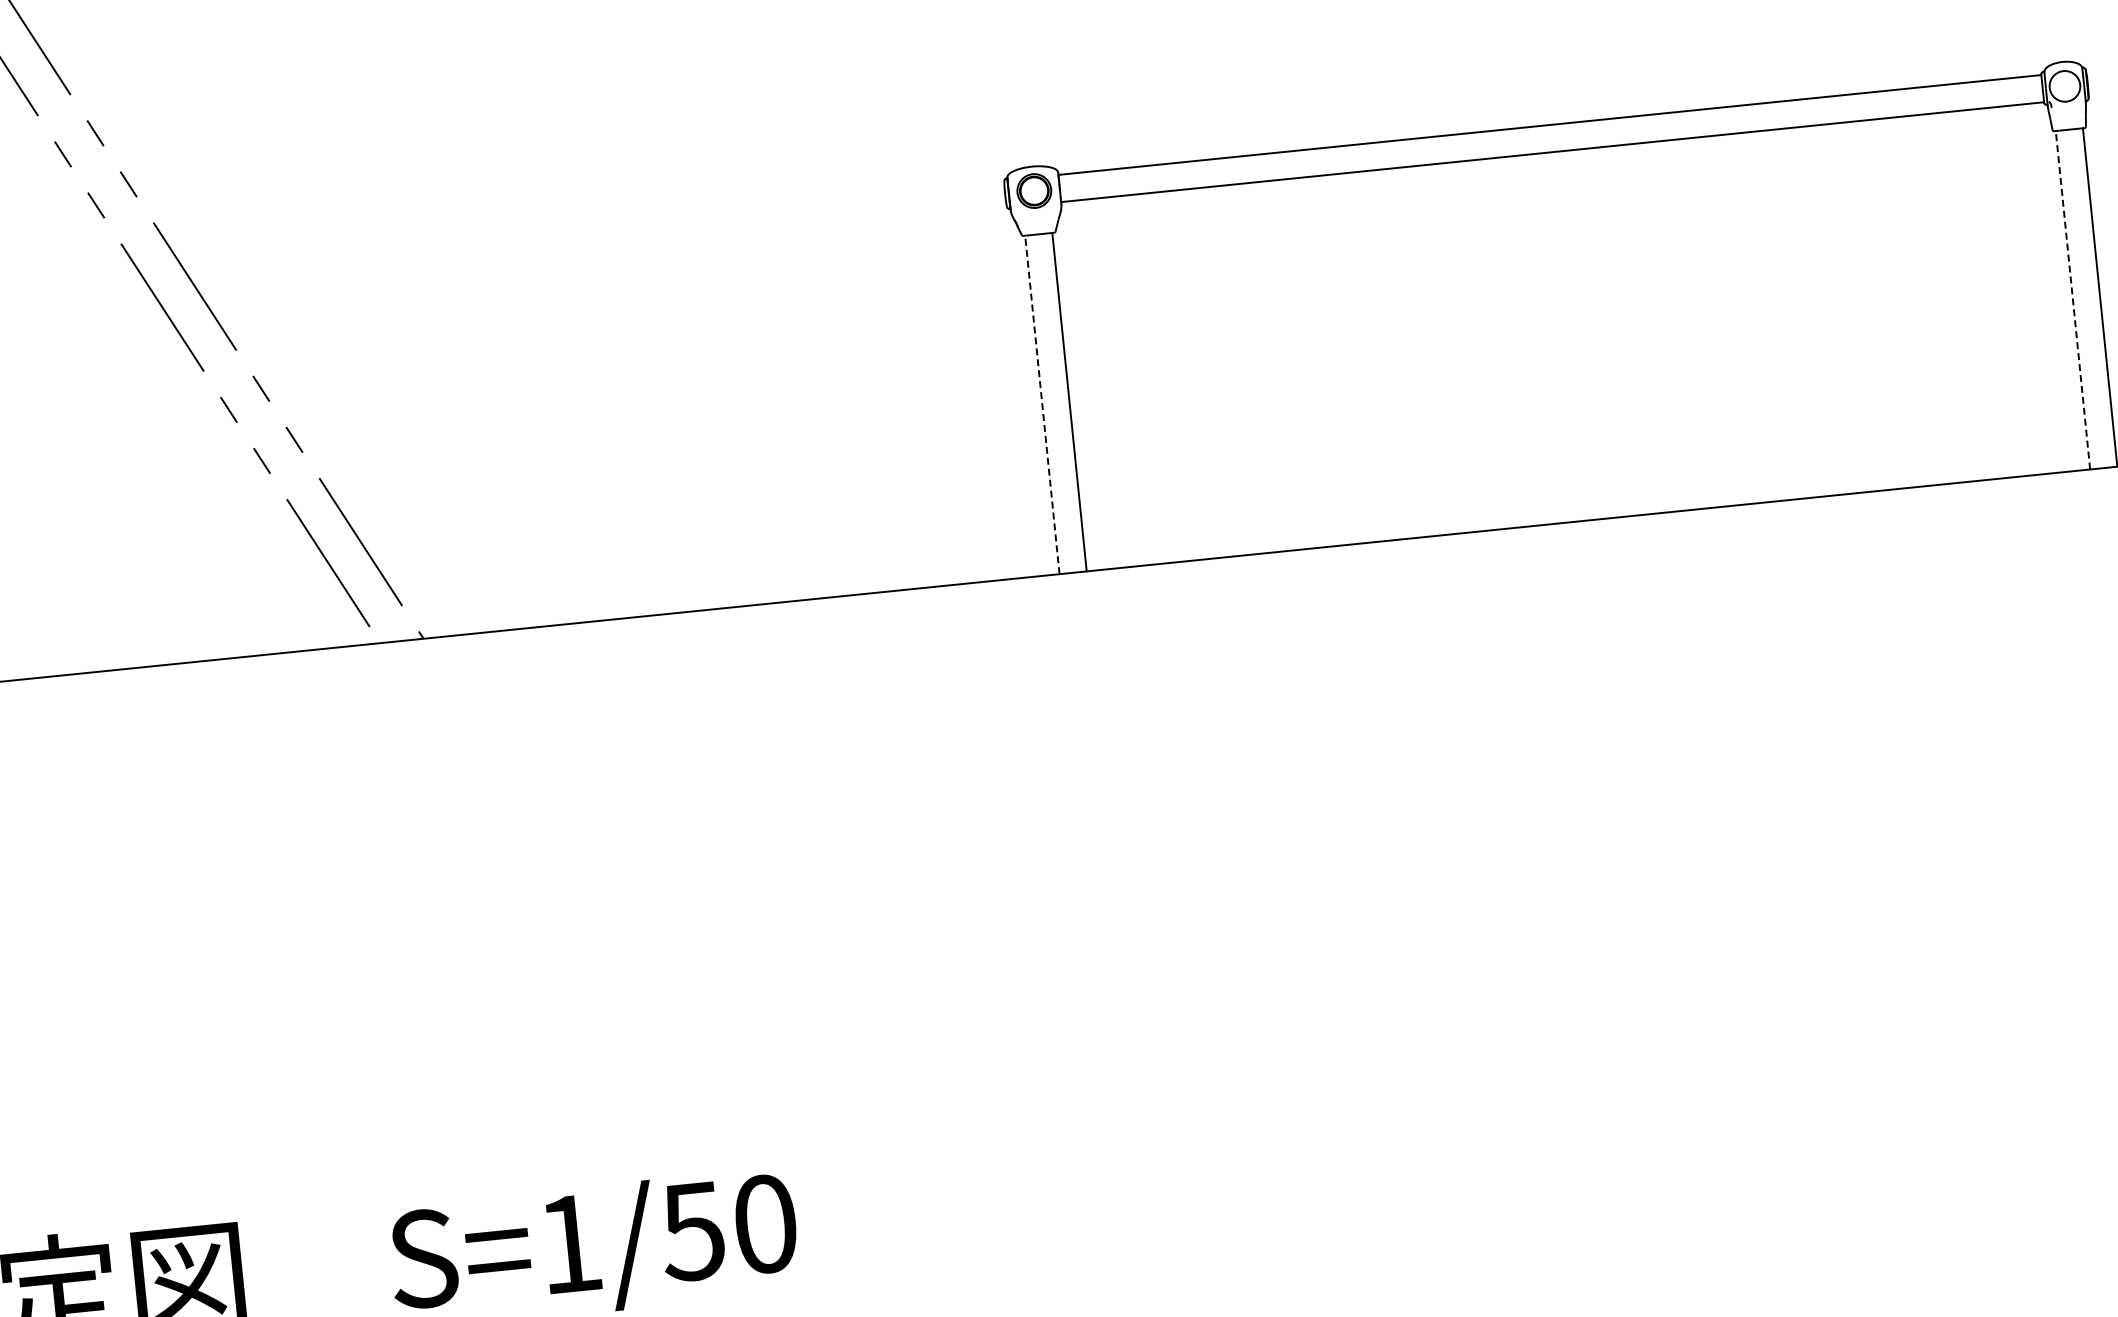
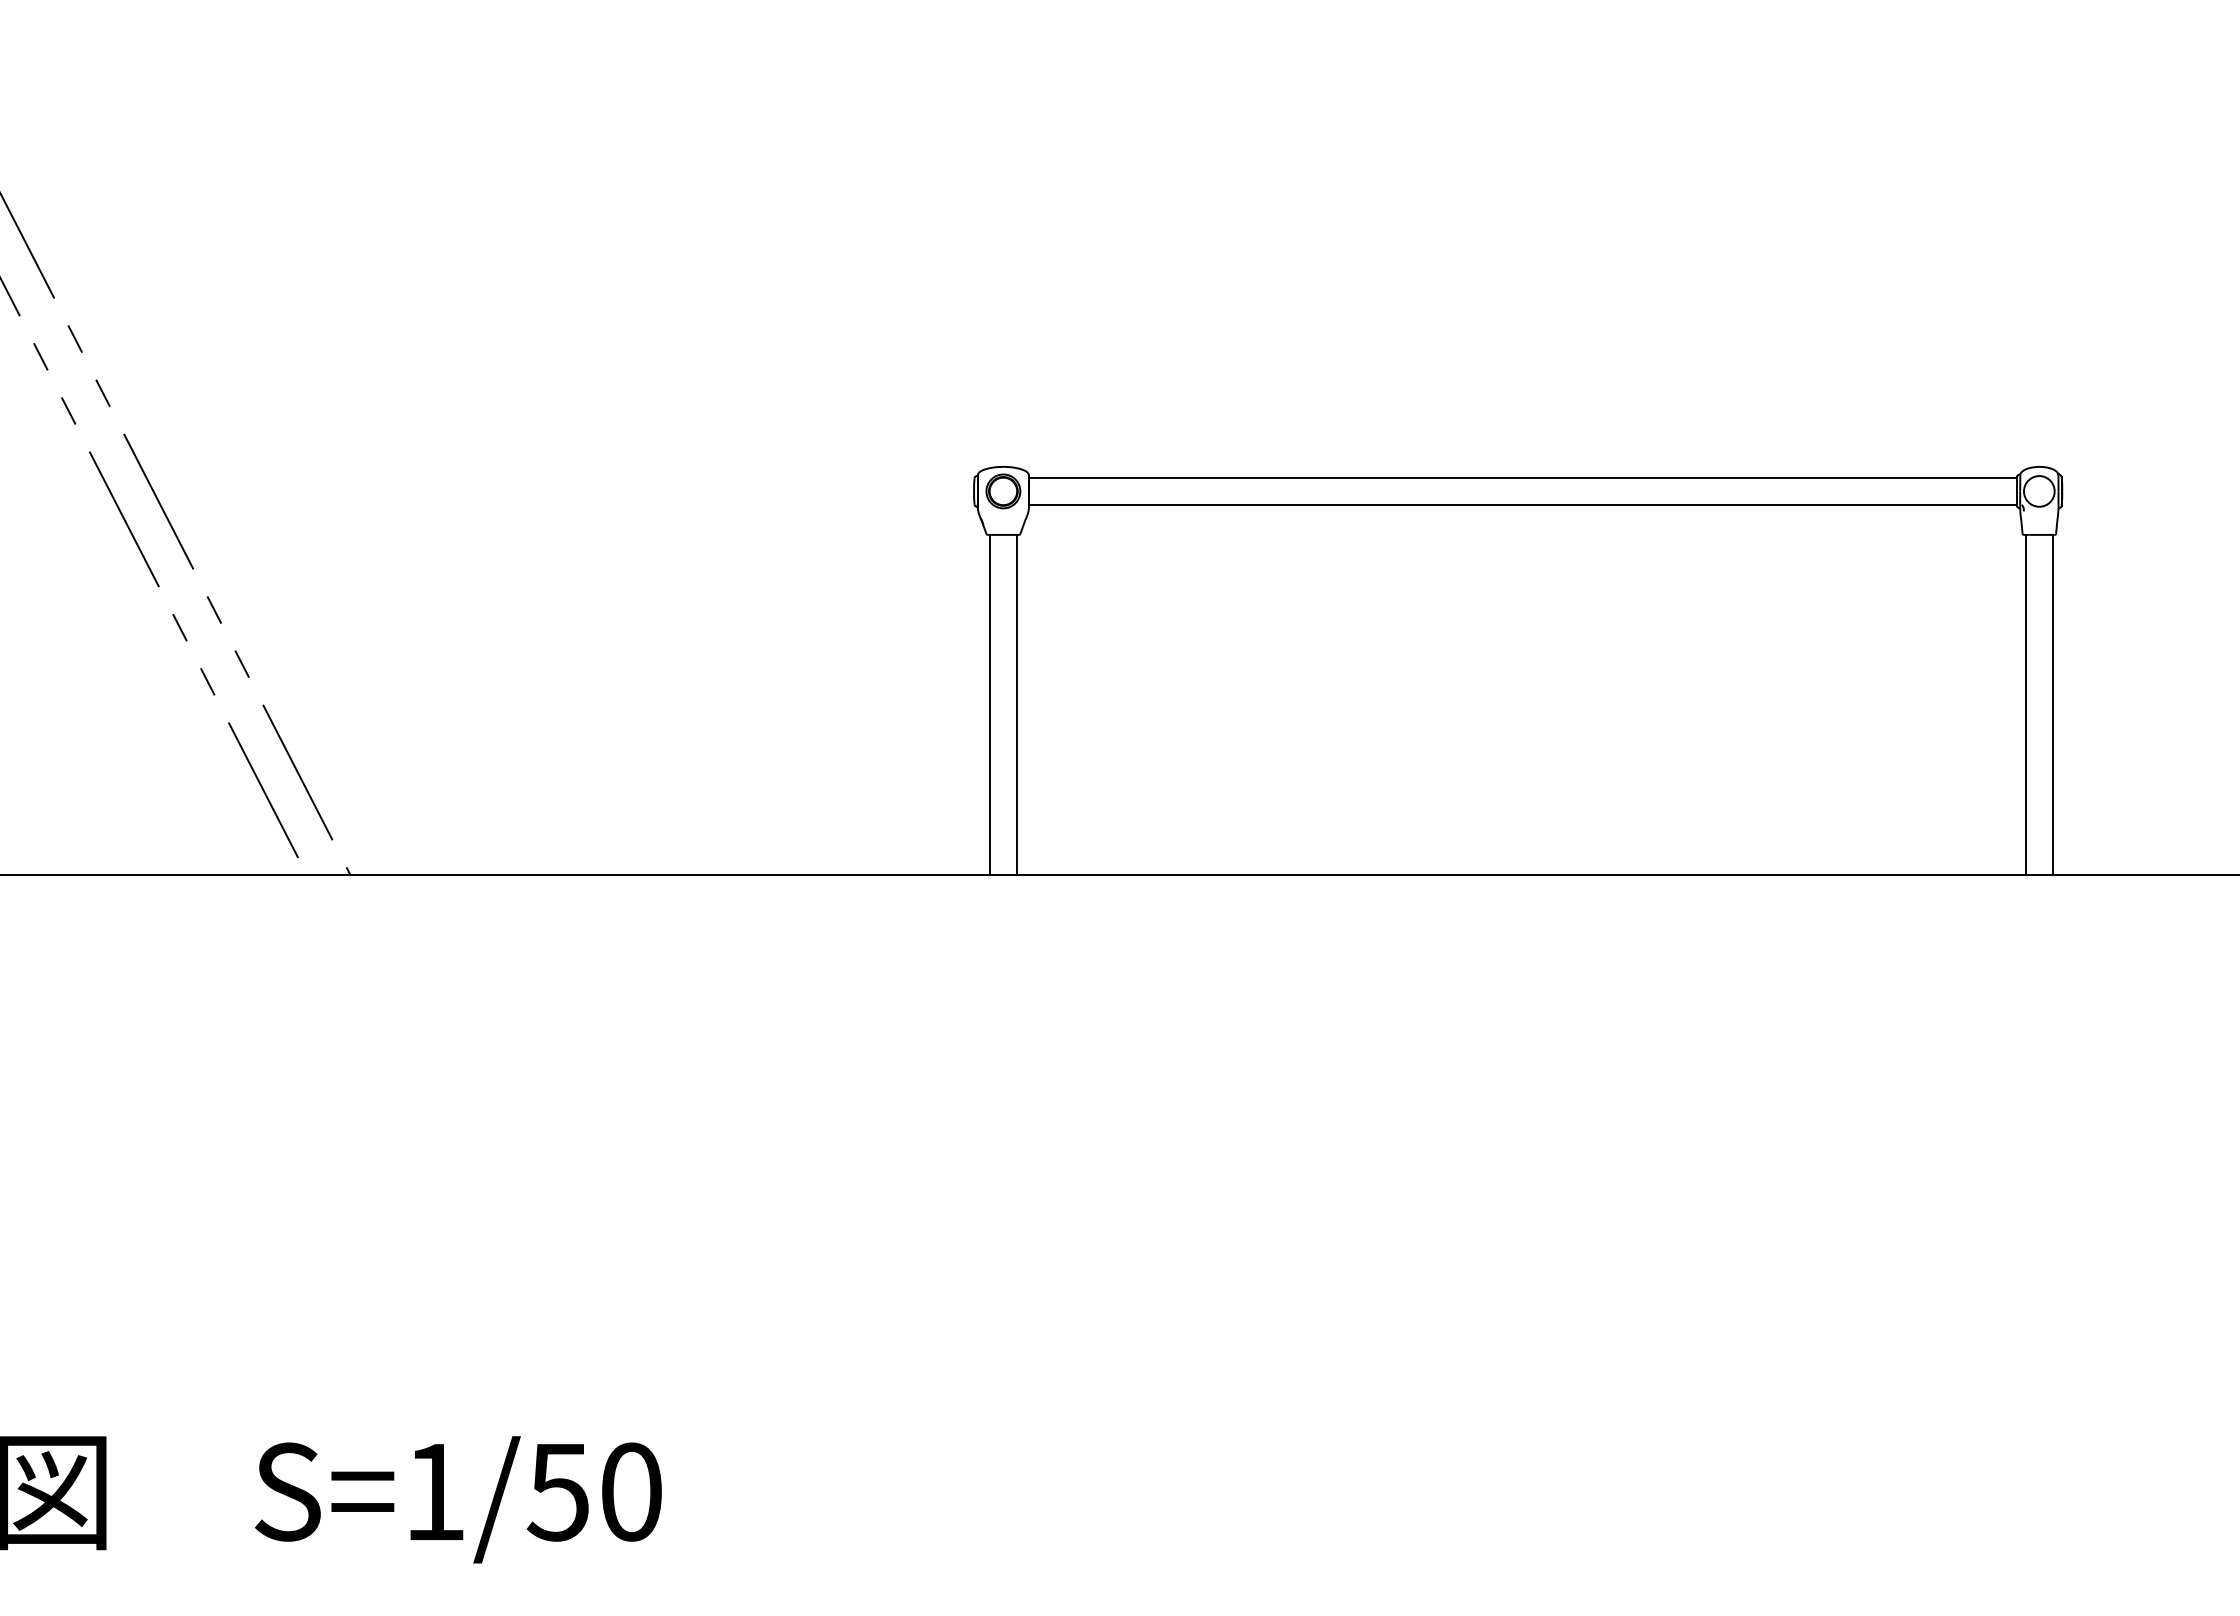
line: (2072, 299) -> (2025, 704), dashed -> solid
line: (1042, 404) -> (989, 704), dashed -> solid

